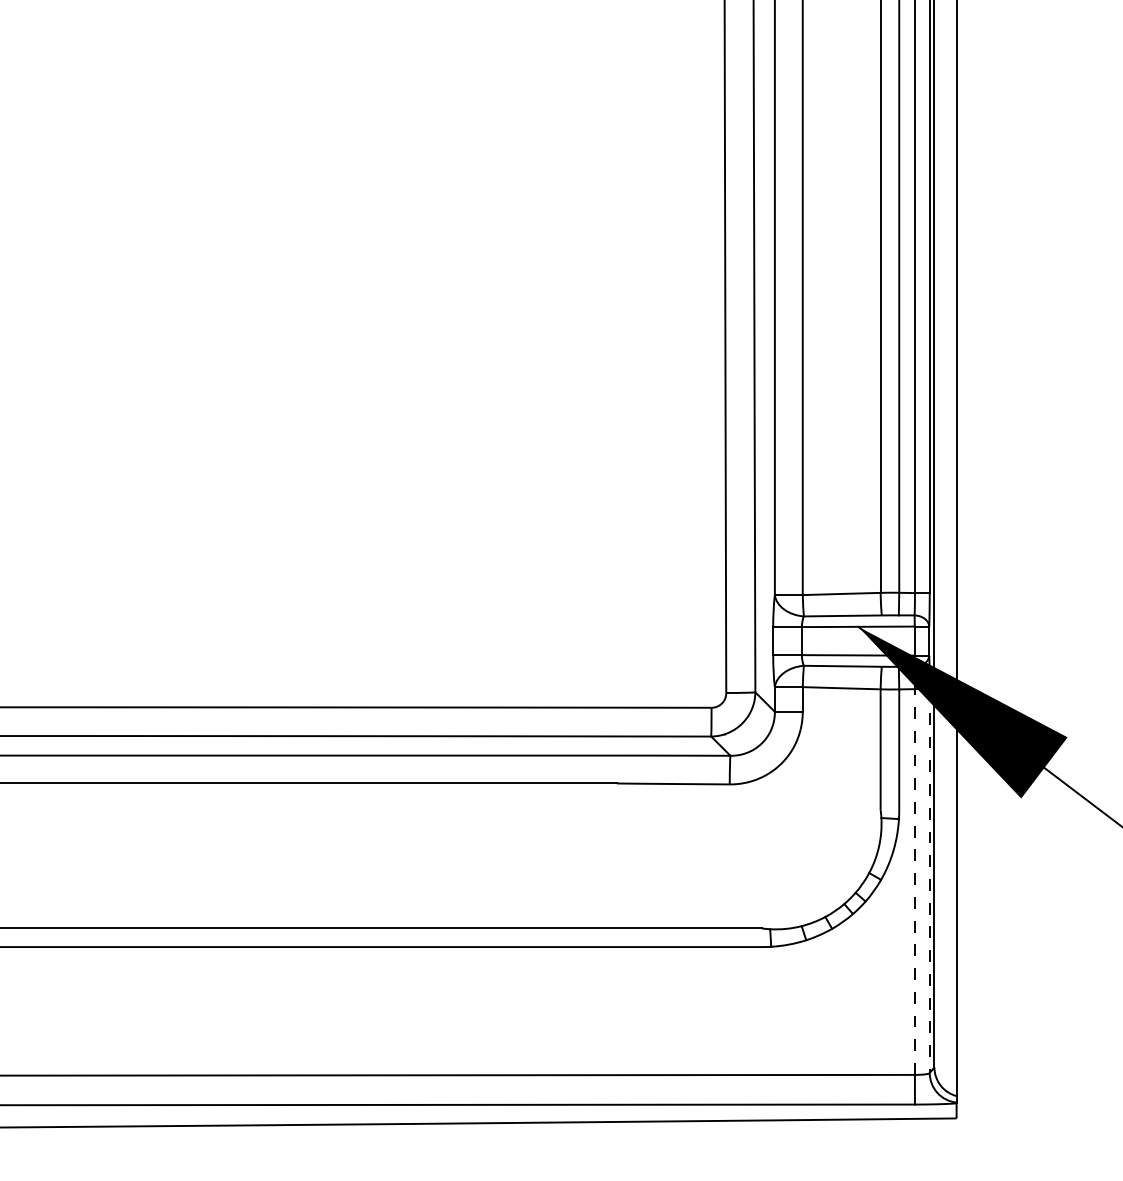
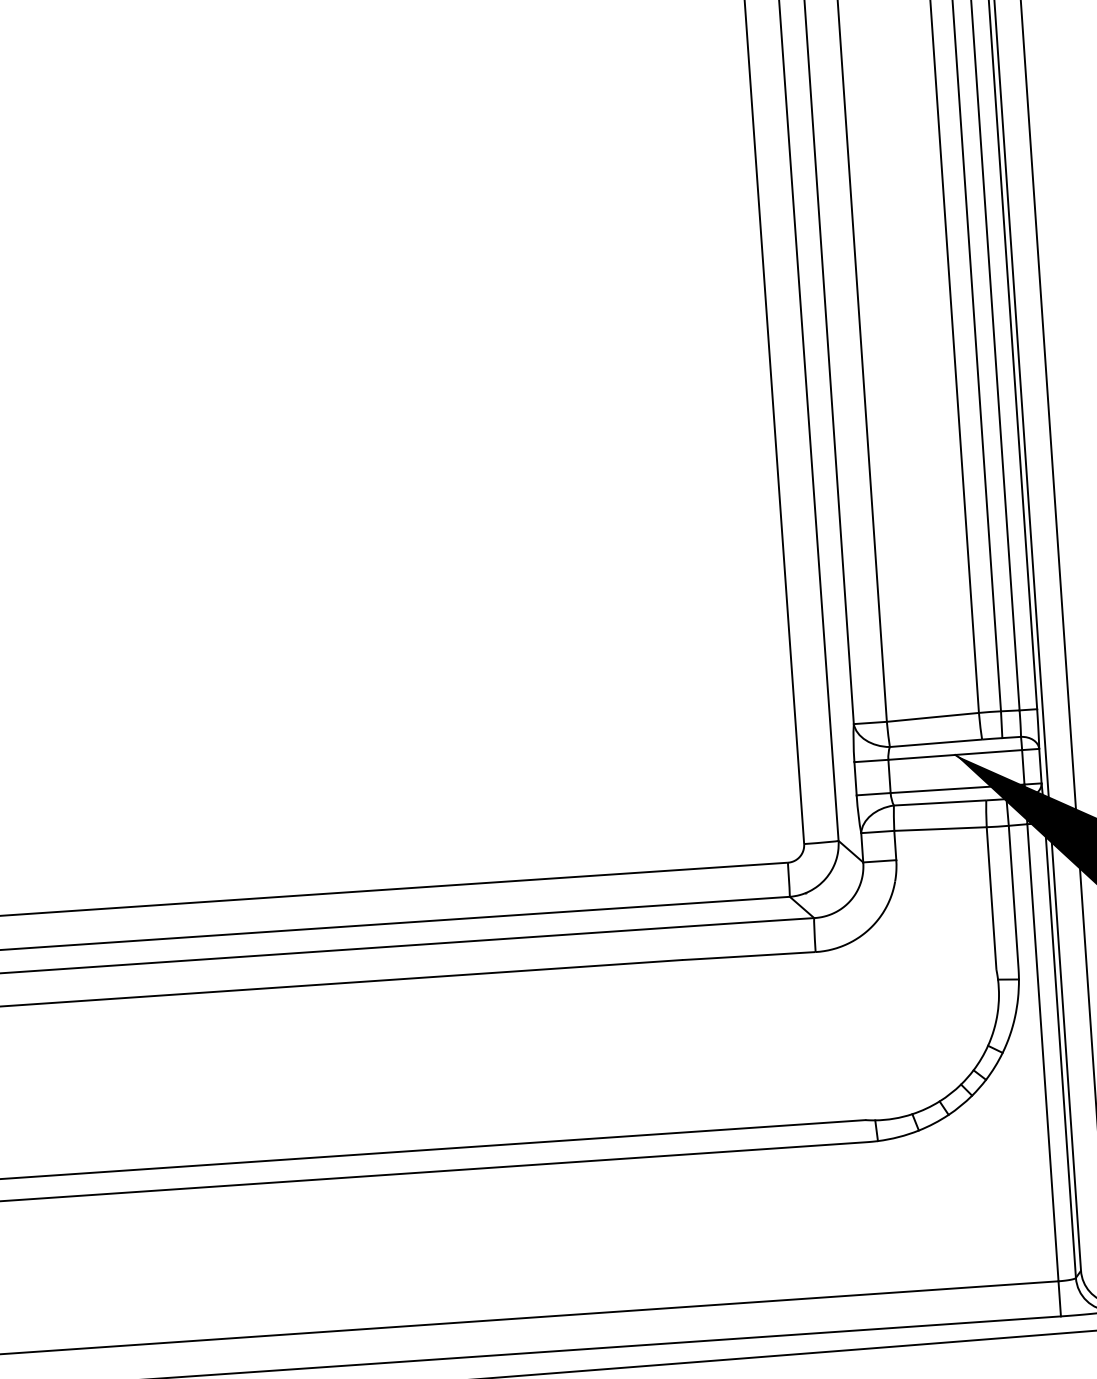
line: (929, 881) -> (1060, 1050), dashed -> solid
line: (914, 882) -> (1042, 1053), dashed -> solid

